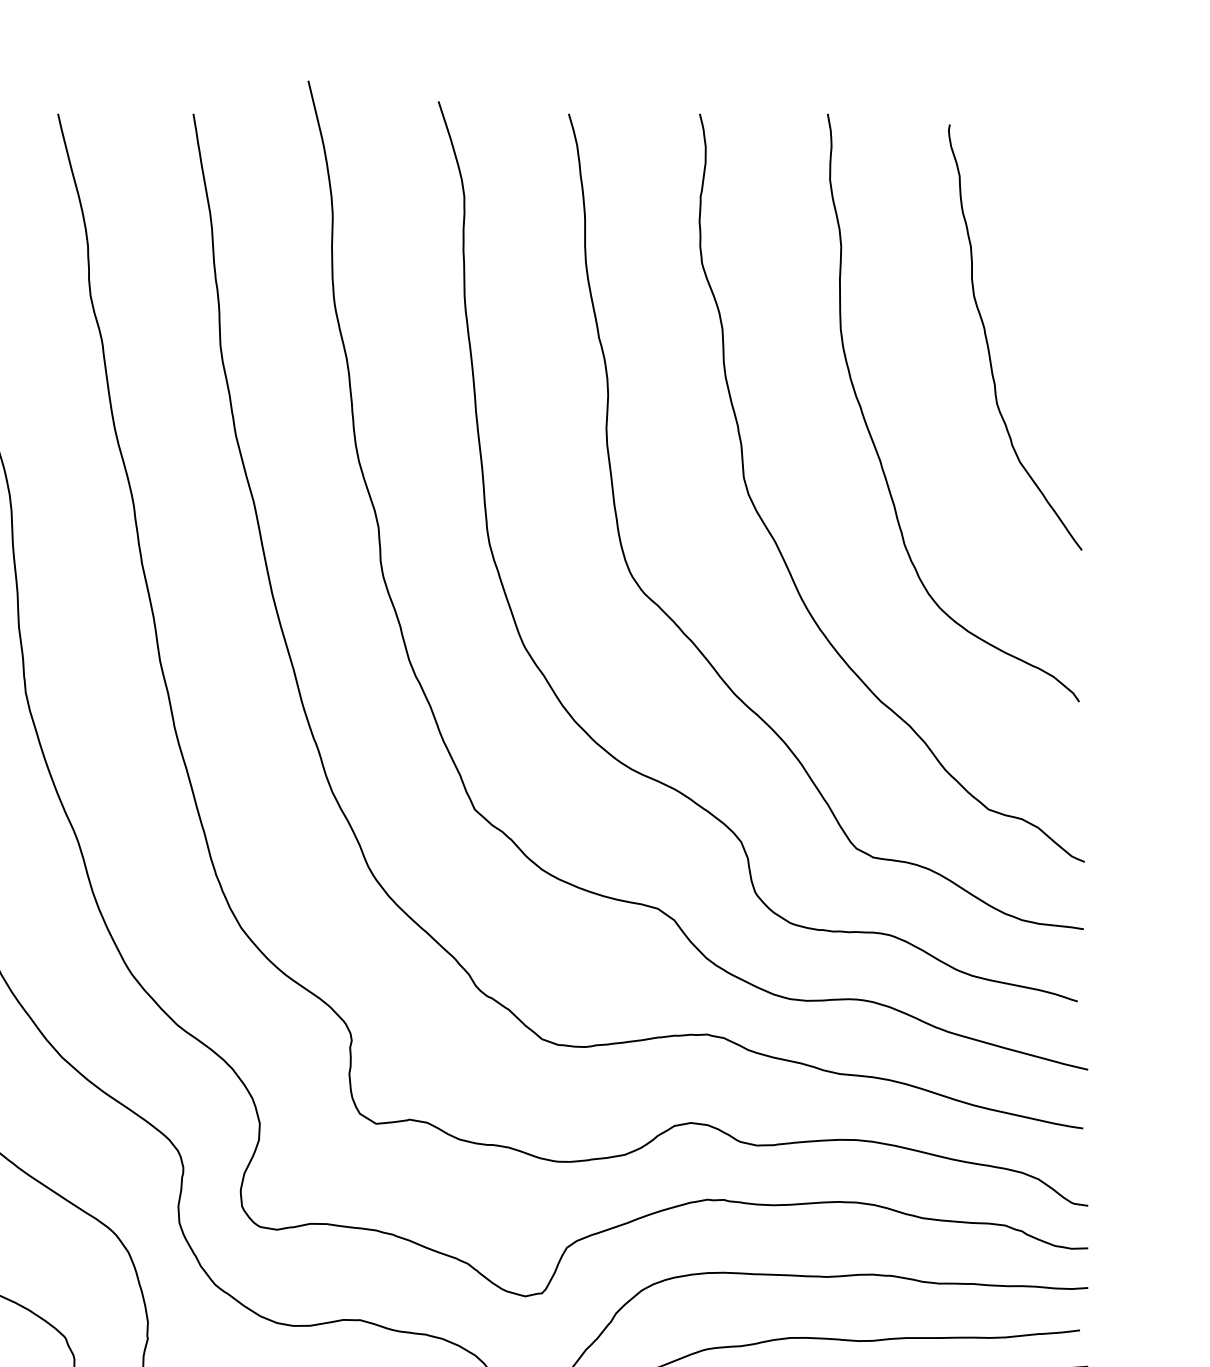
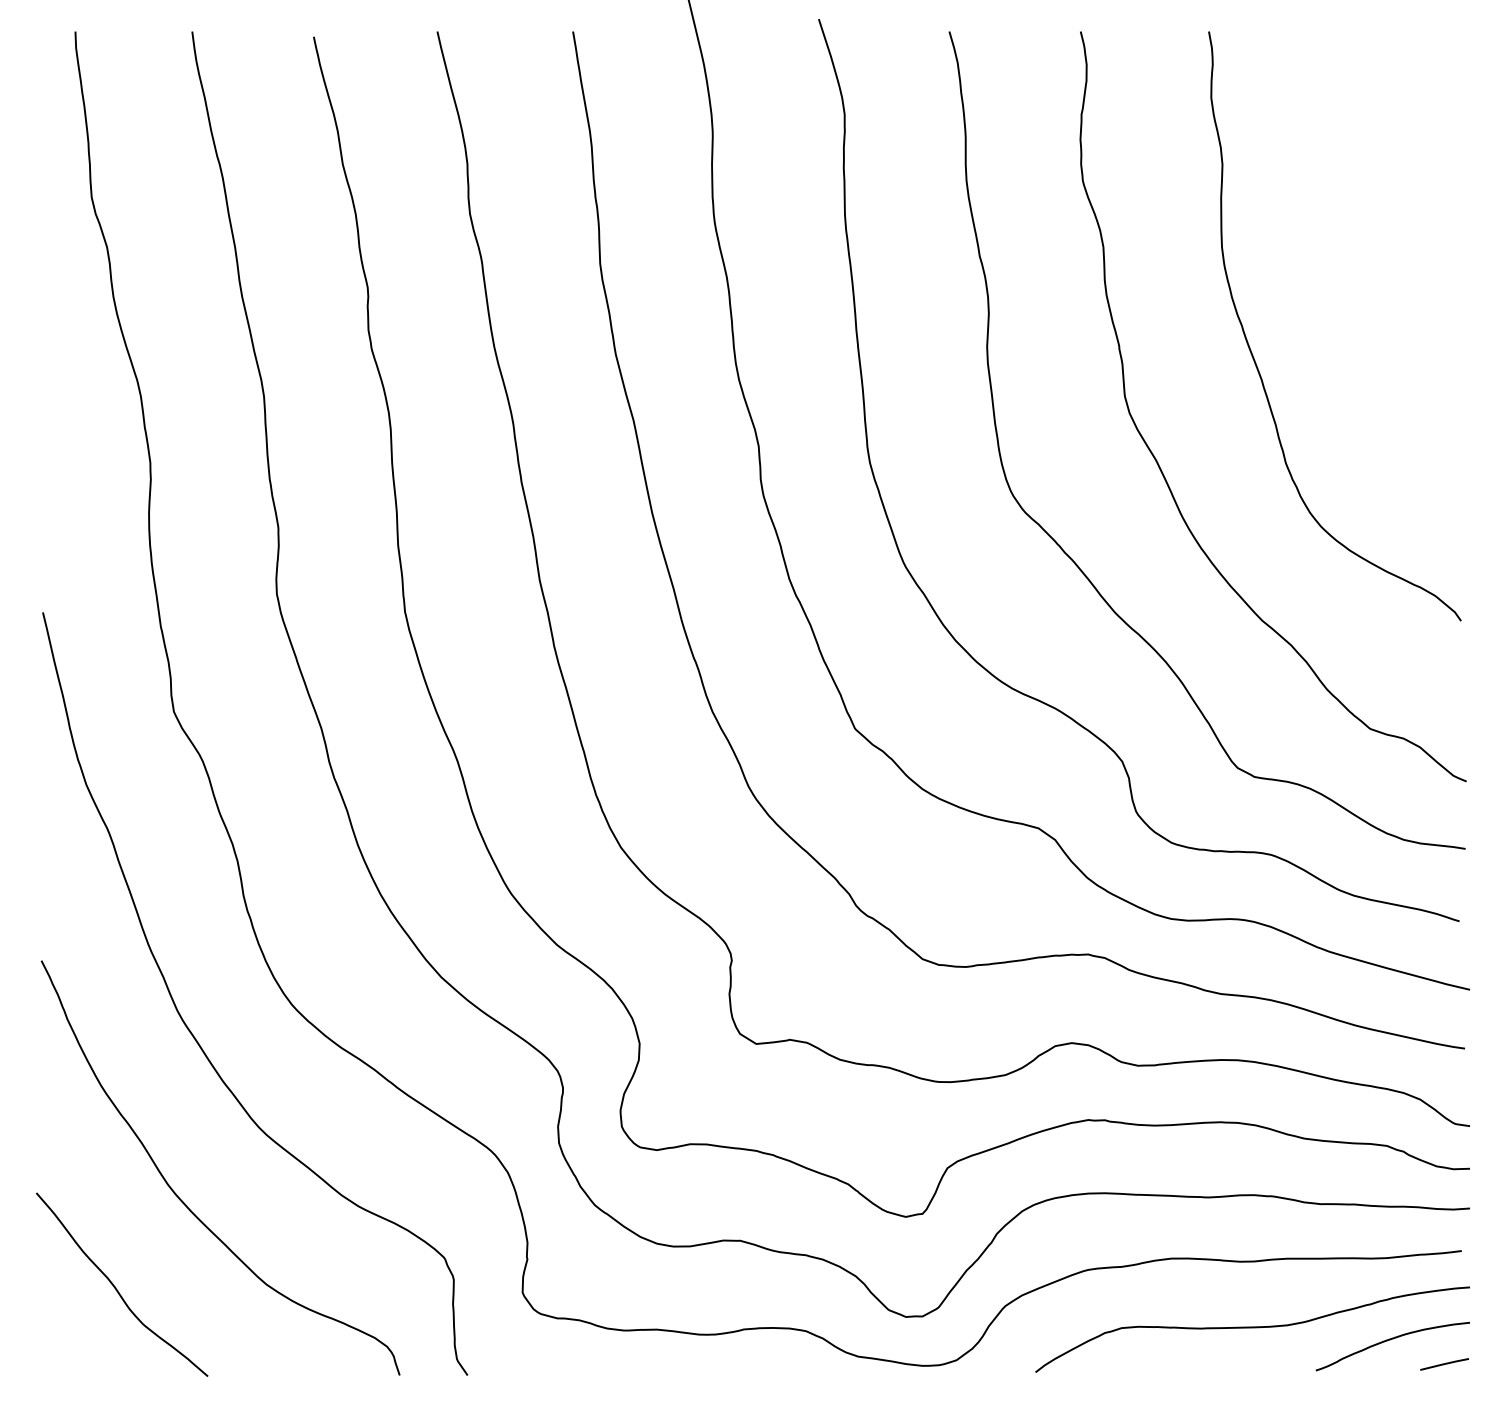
curve: (987, 340) -> (1369, 258), removed

